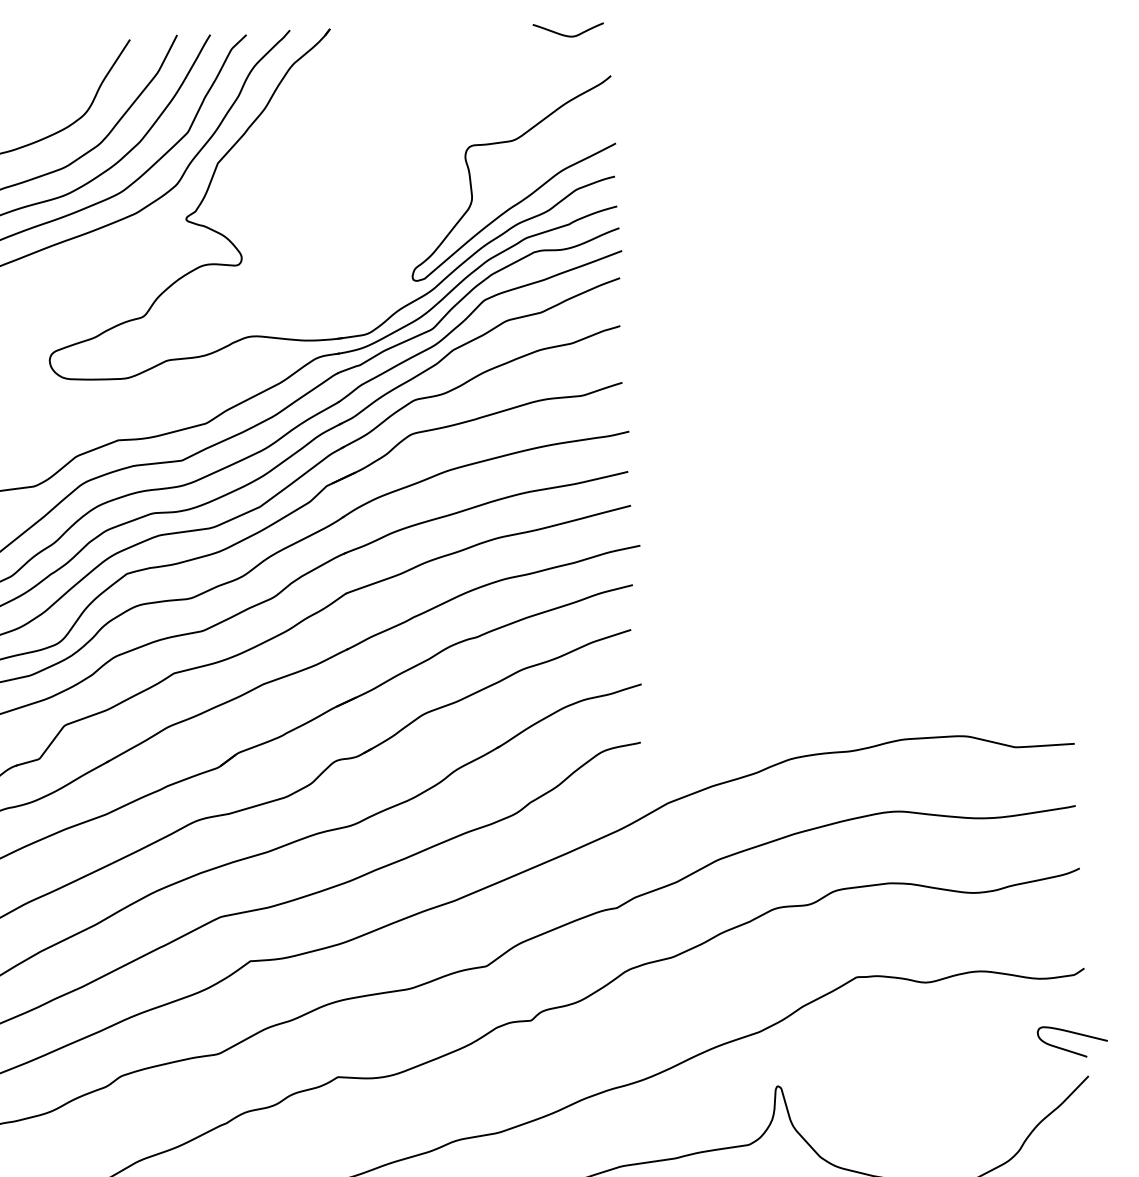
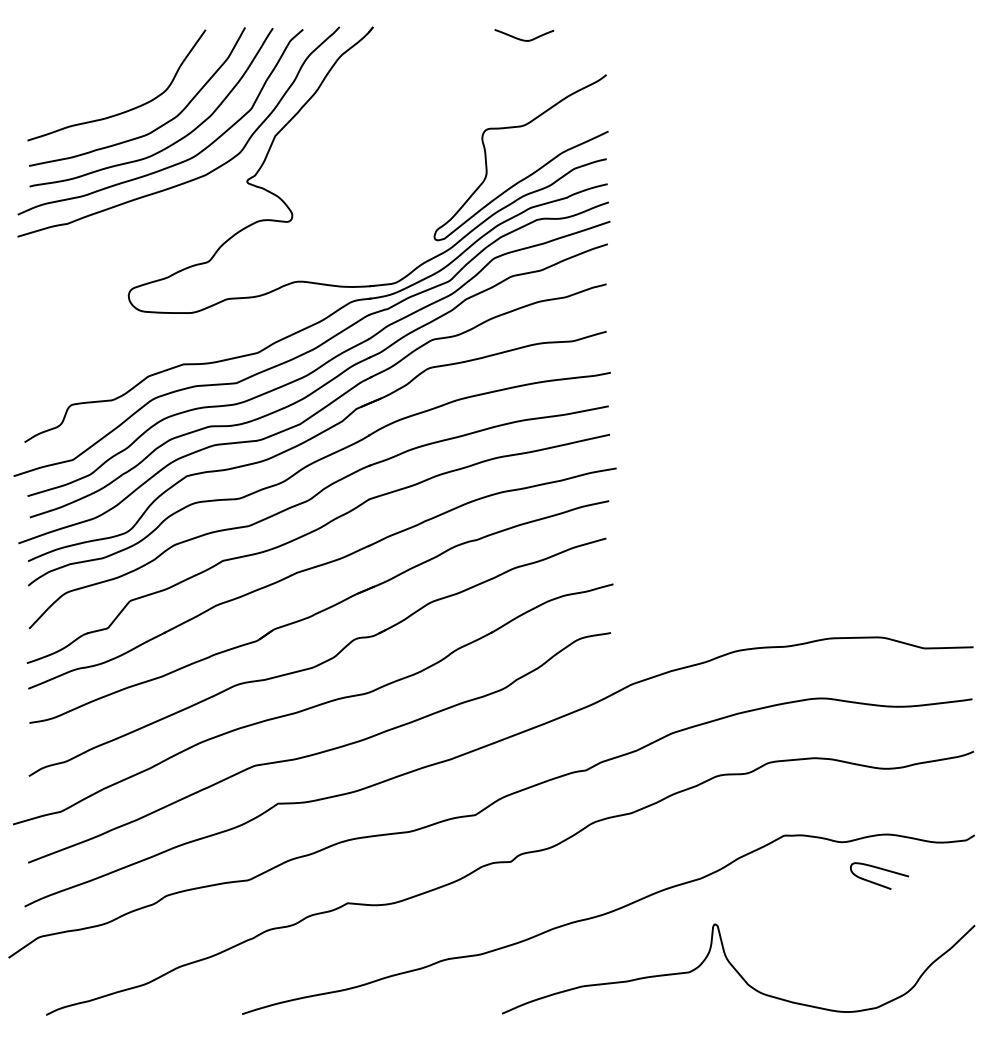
curve: (568, 35) -> (524, 39), moved
curve: (1072, 1033) -> (879, 869), moved

